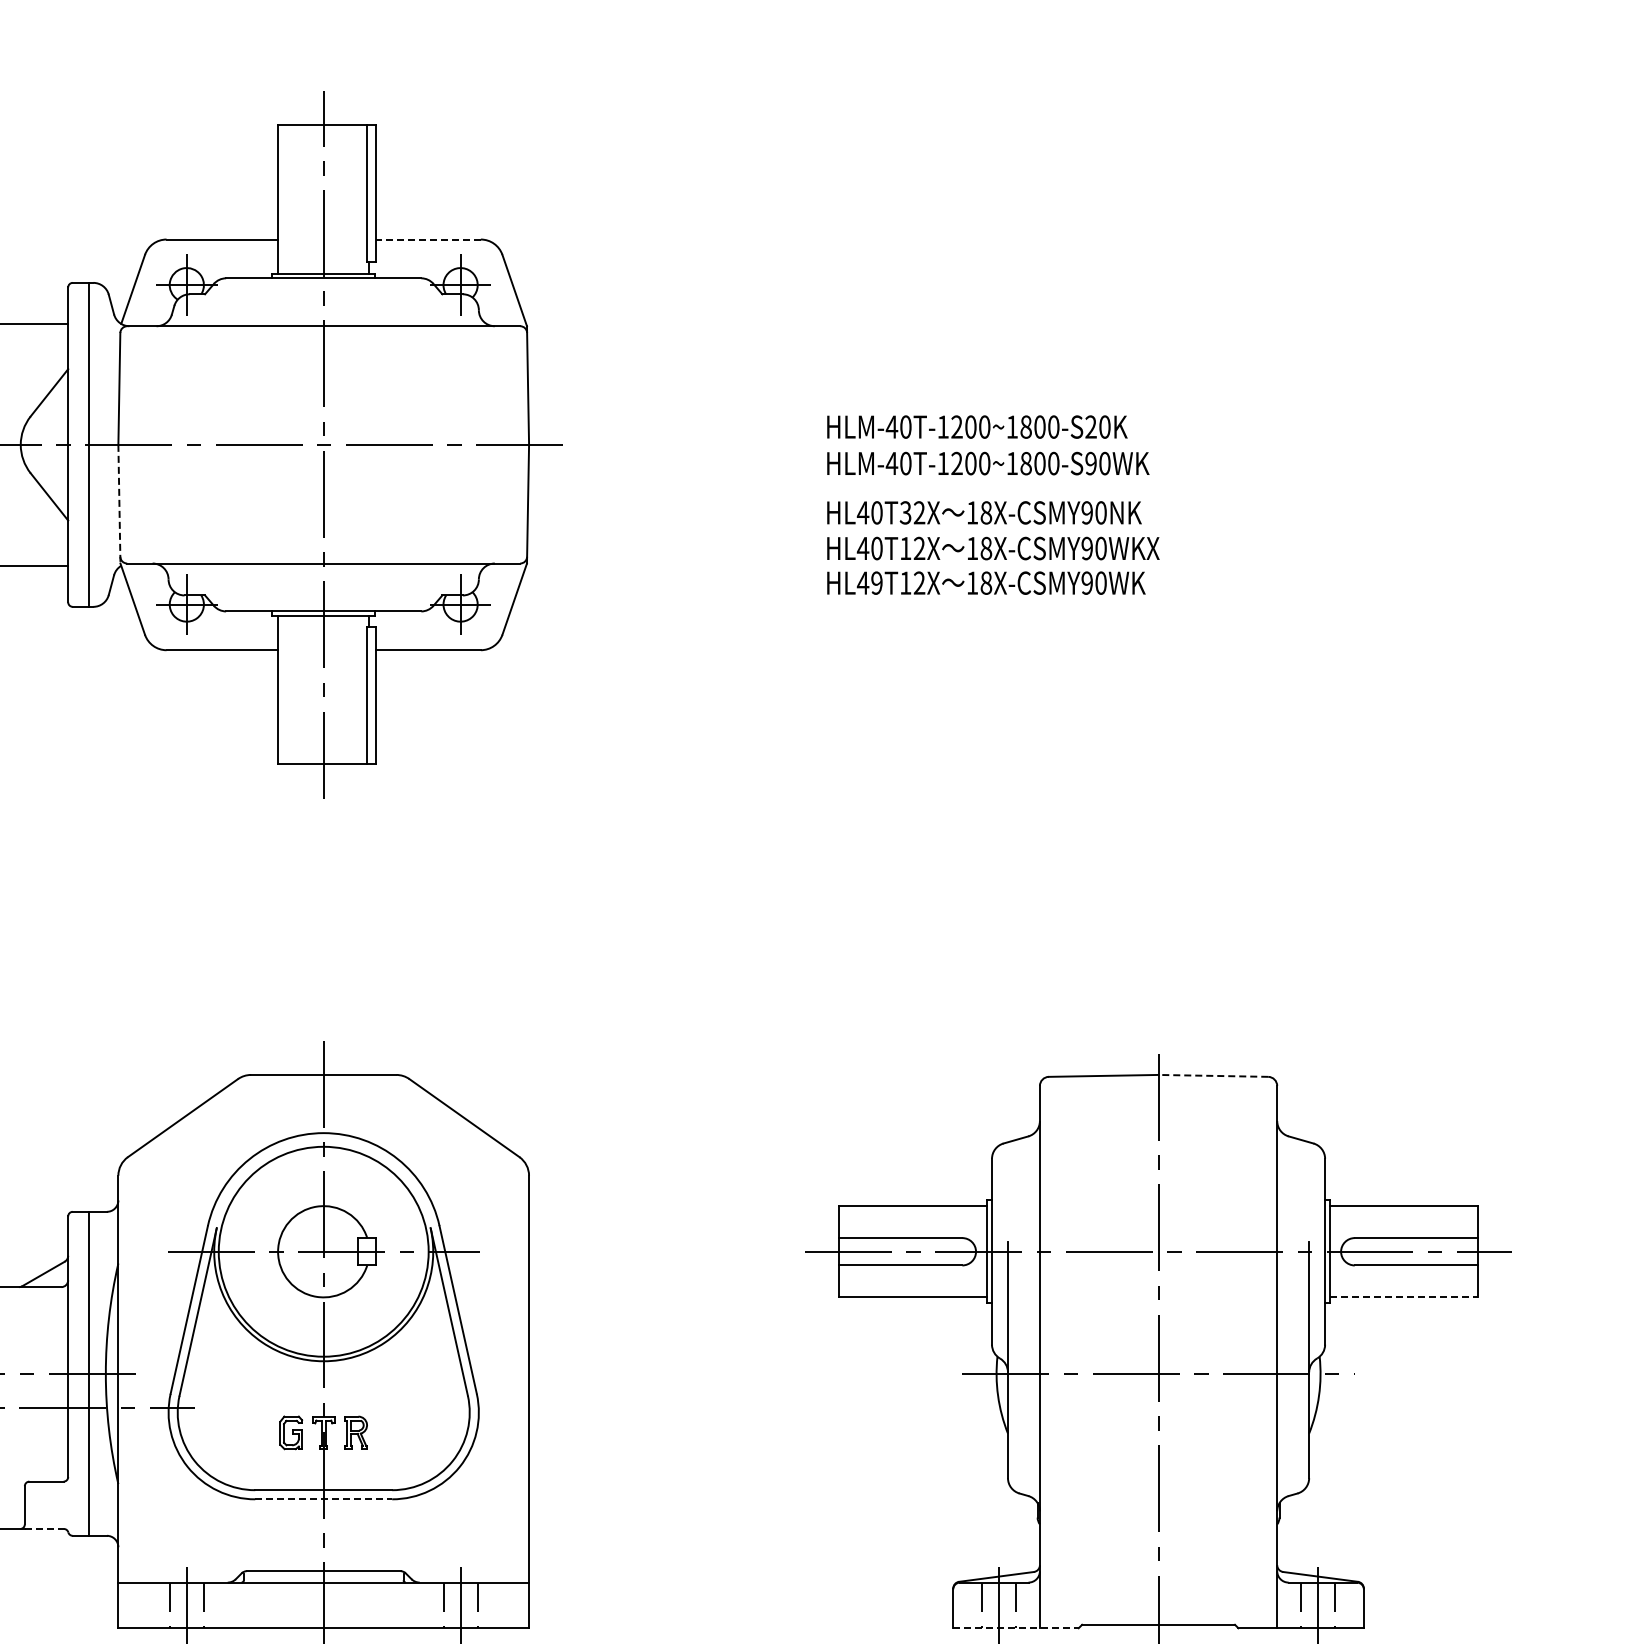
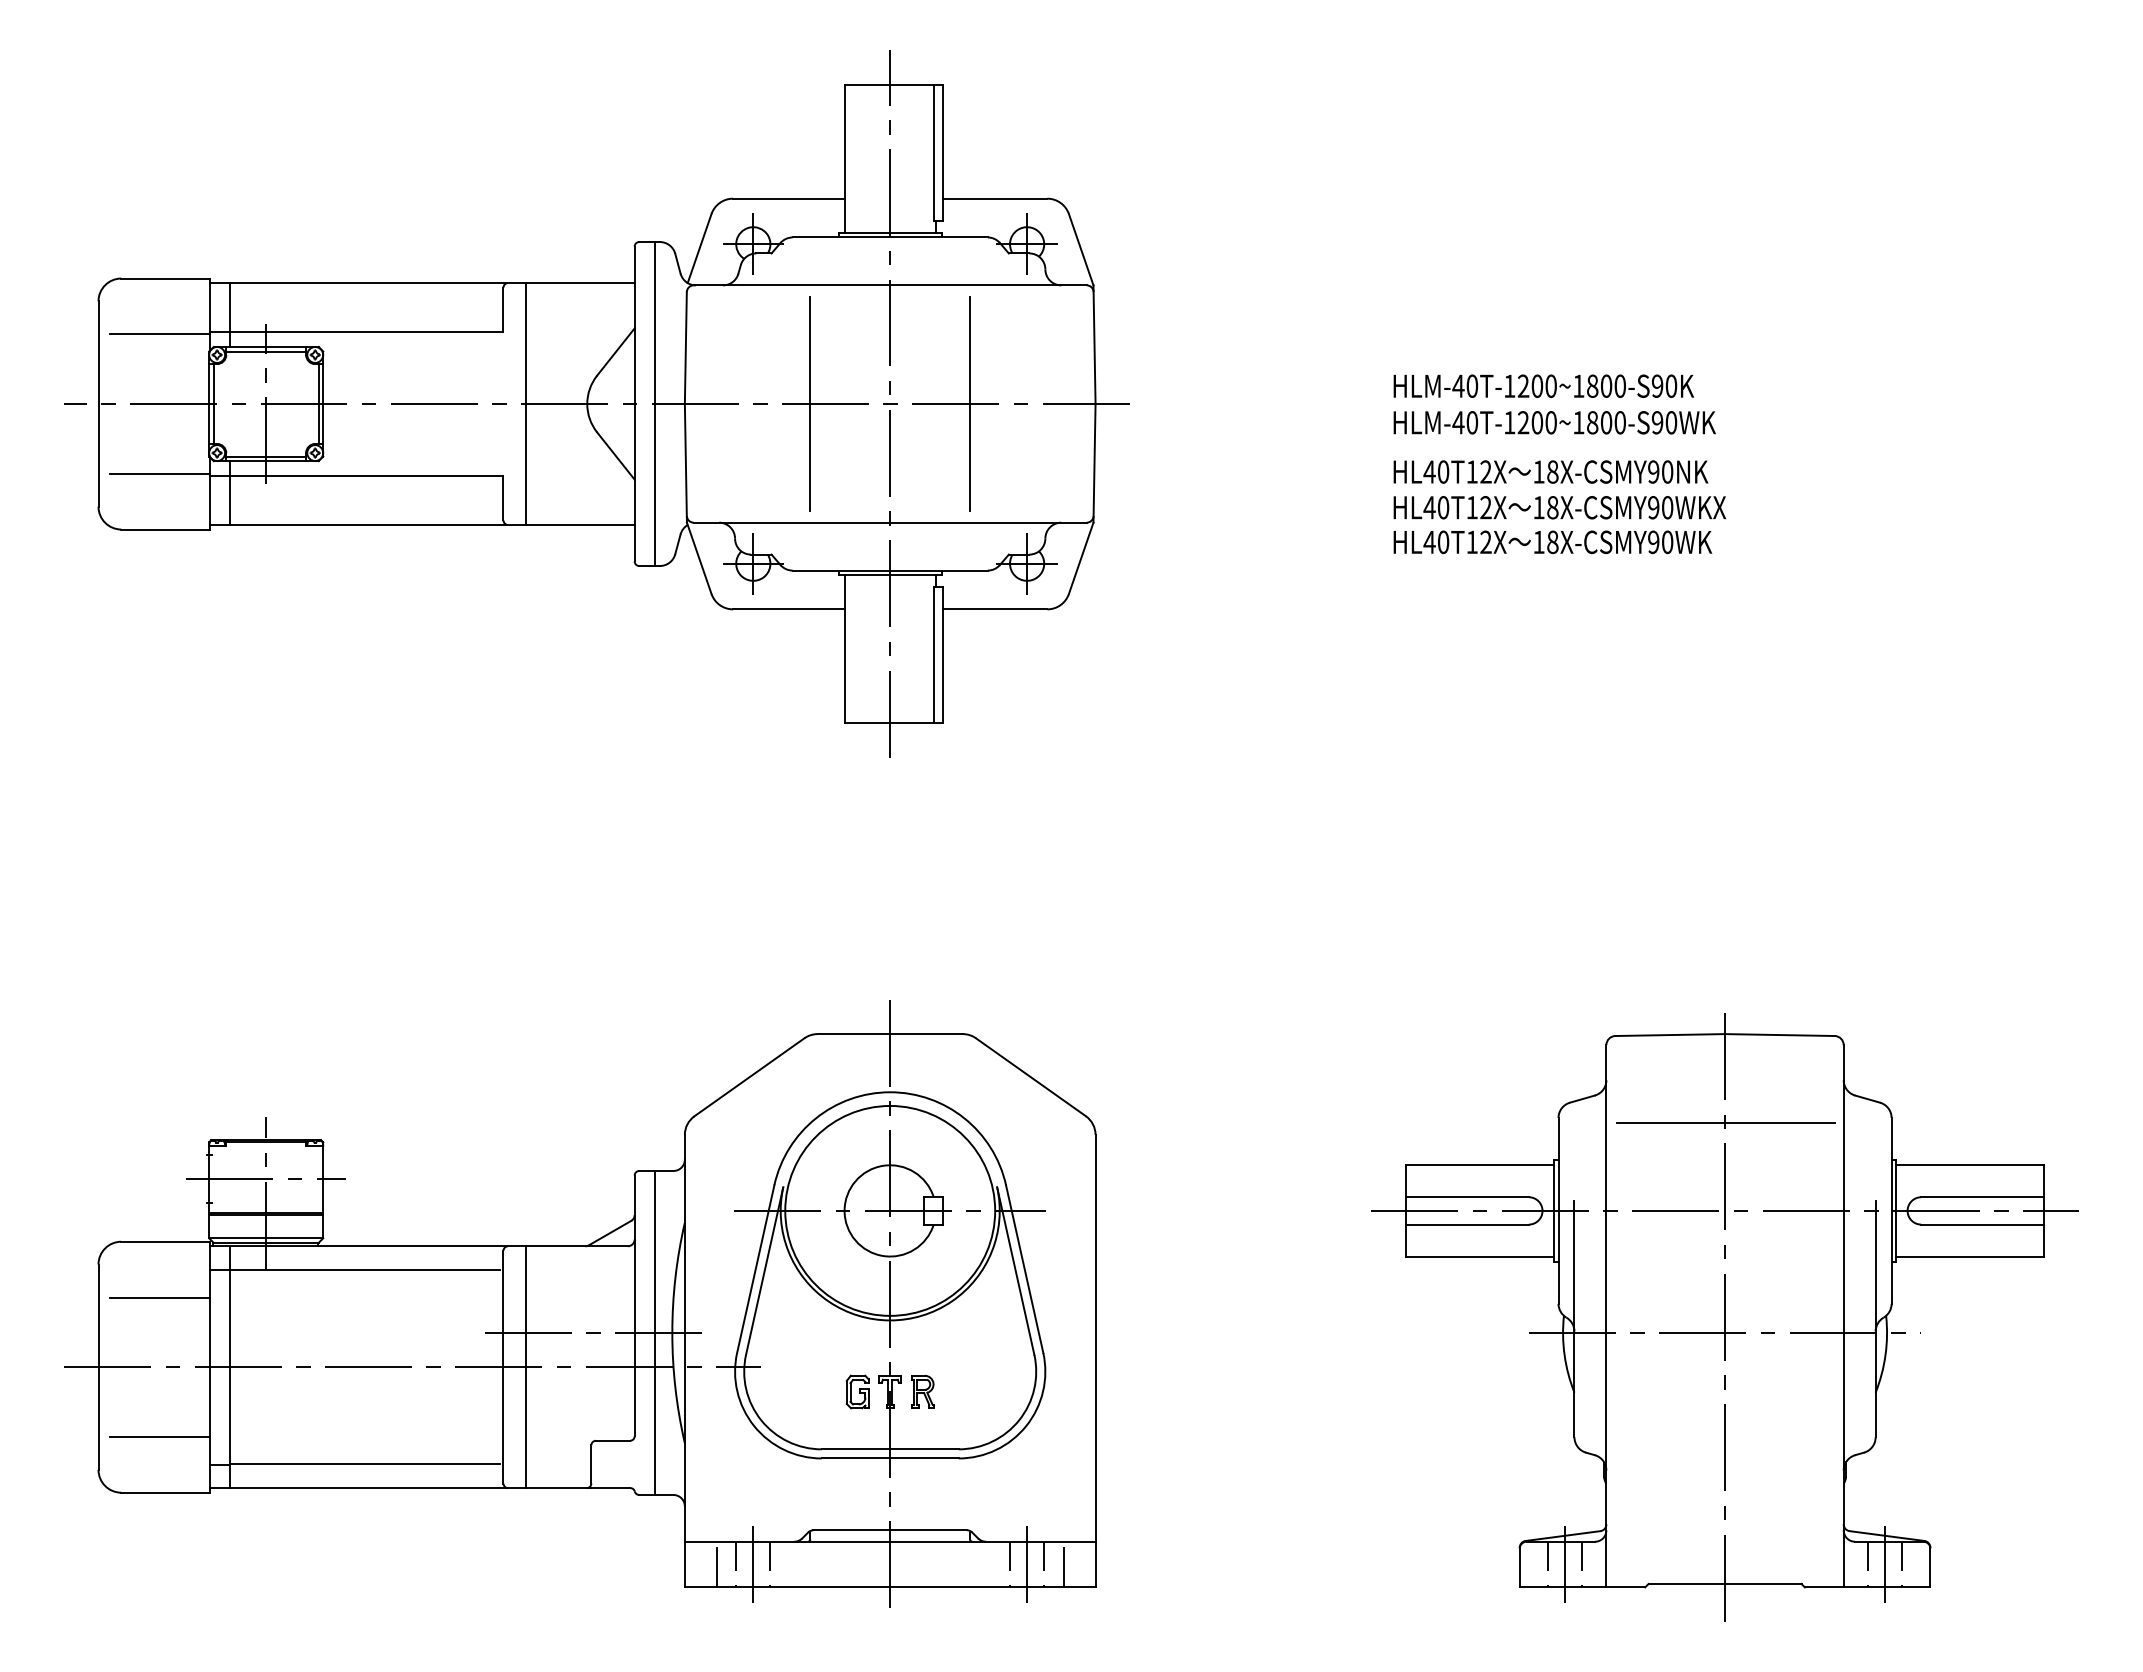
line: (428, 239) -> (994, 198), dashed -> solid
text: (1091, 427) -> (1657, 386), HLM-40T-1200~1800-S20K -> HLM-40T-1200~1800-S90K
line: (244, 444) -> (810, 403), added
line: (404, 444) -> (970, 403), added
line: (119, 504) -> (685, 463), dashed -> solid
text: (905, 512) -> (1471, 471), HL40T32X -> HL40T12X
text: (877, 583) -> (1443, 542), HL49T12X -> HL40T12X
line: (1213, 1076) -> (1779, 1035), dashed -> solid
line: (1159, 1164) -> (1725, 1123), added
line: (1404, 1297) -> (1970, 1256), dashed -> solid
line: (324, 1499) -> (890, 1458), dashed -> solid
line: (44, 1529) -> (610, 1488), dashed -> solid
line: (150, 1608) -> (716, 1567), added
line: (497, 1608) -> (1063, 1567), added
line: (1016, 1628) -> (1582, 1587), dashed -> solid

